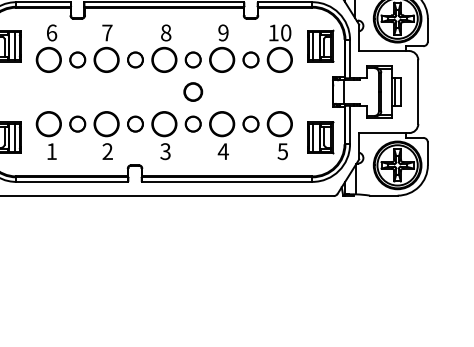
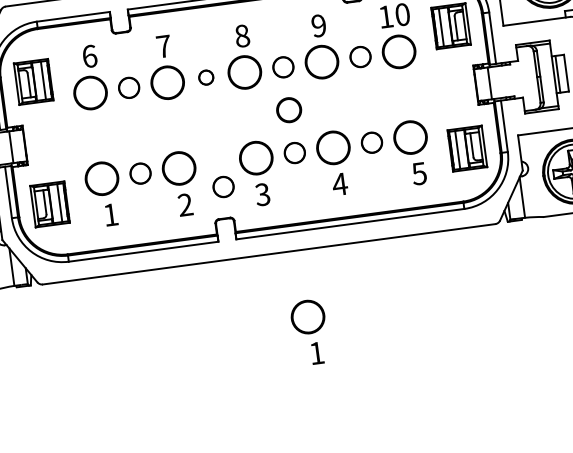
circle: (135, 59) -> (206, 76), size x0.7
circle: (135, 123) -> (223, 186), moved
part: (186, 257) -> (309, 332), added

